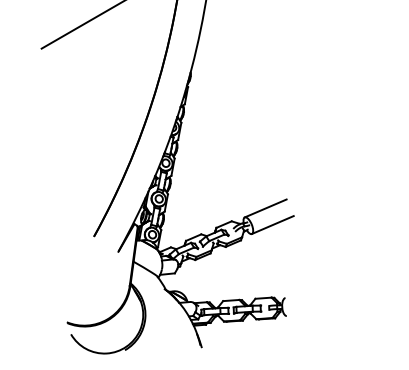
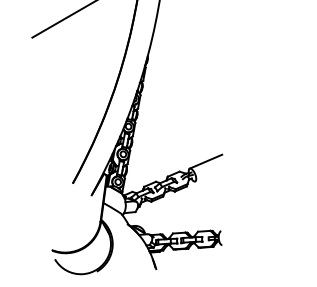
line: (272, 224) -> (211, 174), removed

